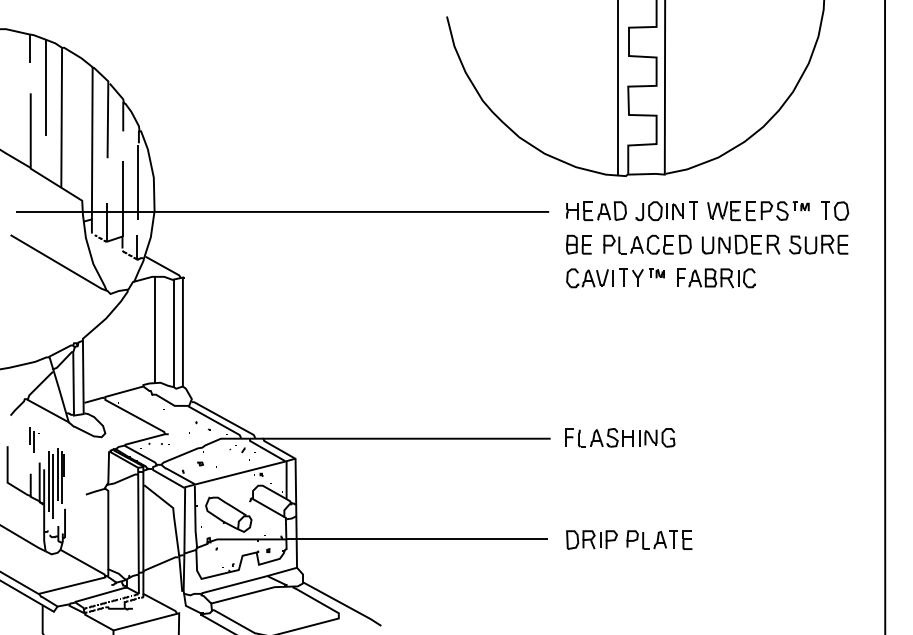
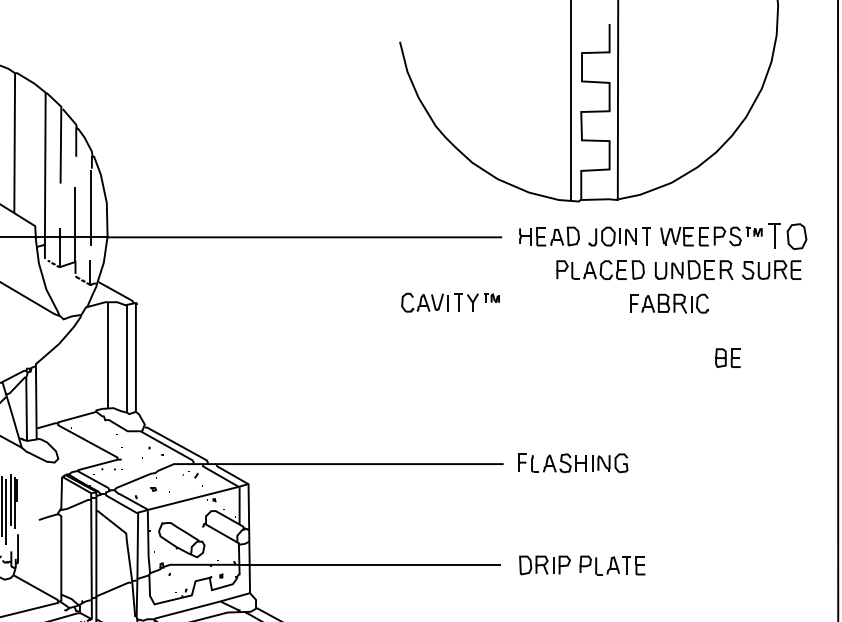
part: (835, 210) -> (788, 235), size x1.4
part: (578, 244) -> (727, 357), moved
part: (615, 278) -> (450, 302), moved

